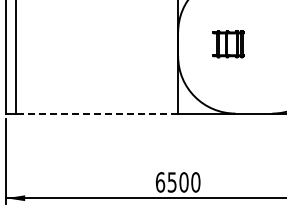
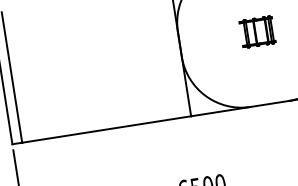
part: (228, 44) -> (257, 32), moved
line: (96, 113) -> (106, 129), dashed -> solid

